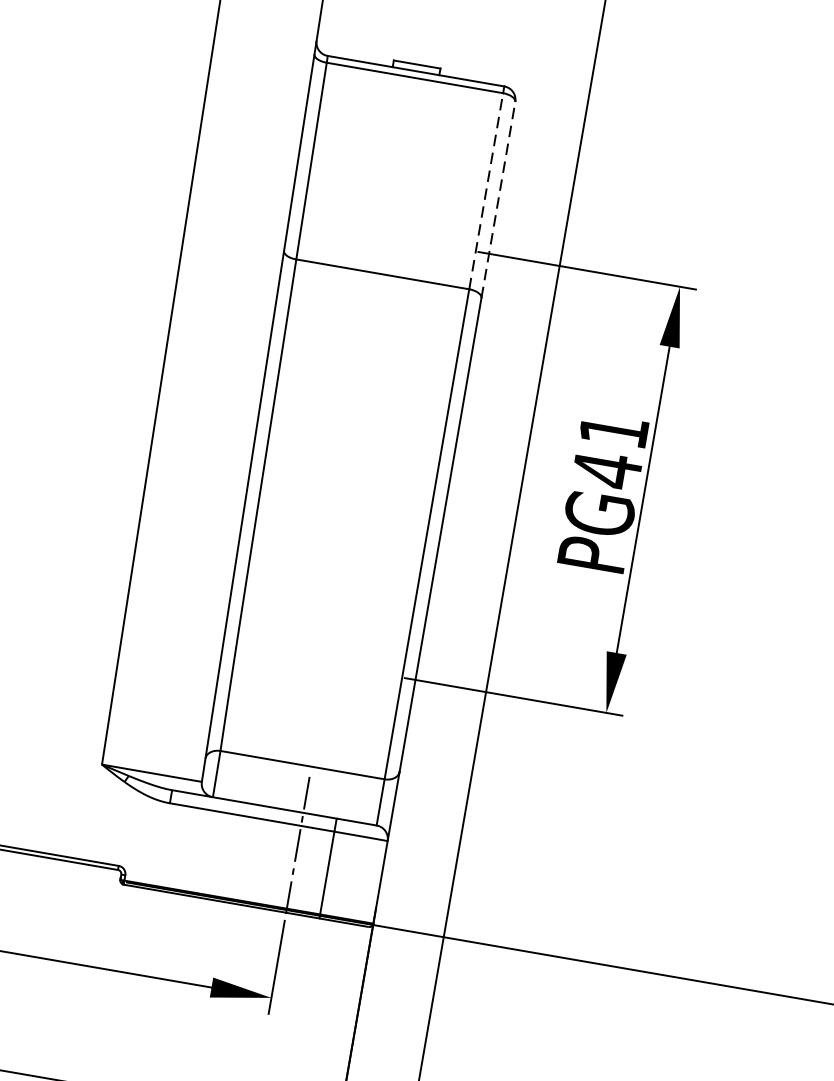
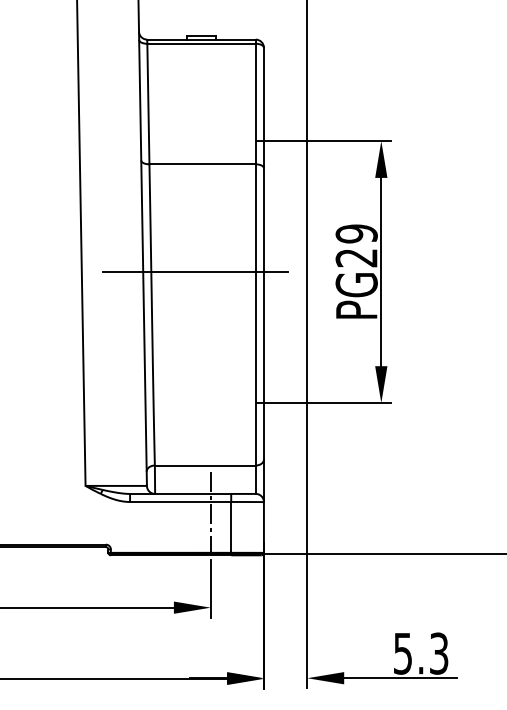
line: (485, 190) -> (255, 103), dashed -> solid
line: (497, 199) -> (263, 107), dashed -> solid
line: (340, 448) -> (195, 272), added
text: (610, 451) -> (356, 246), PG41 -> PG29

